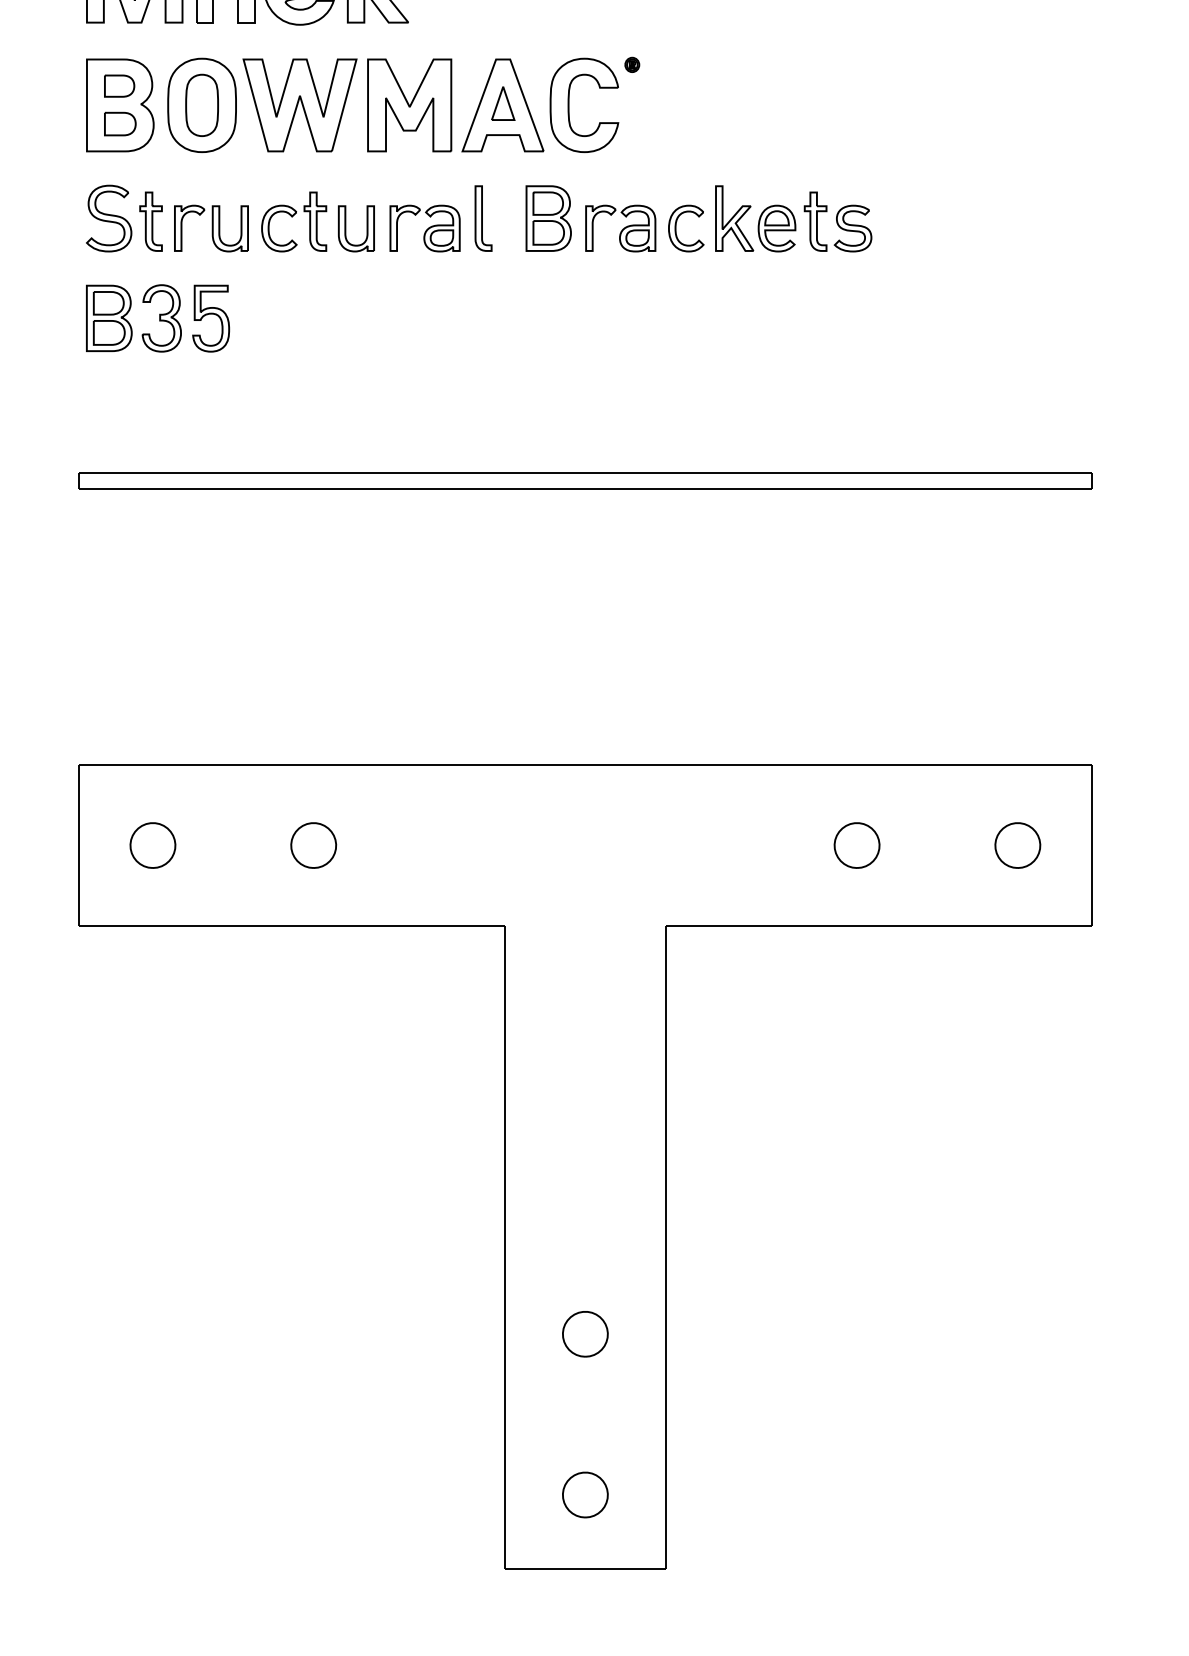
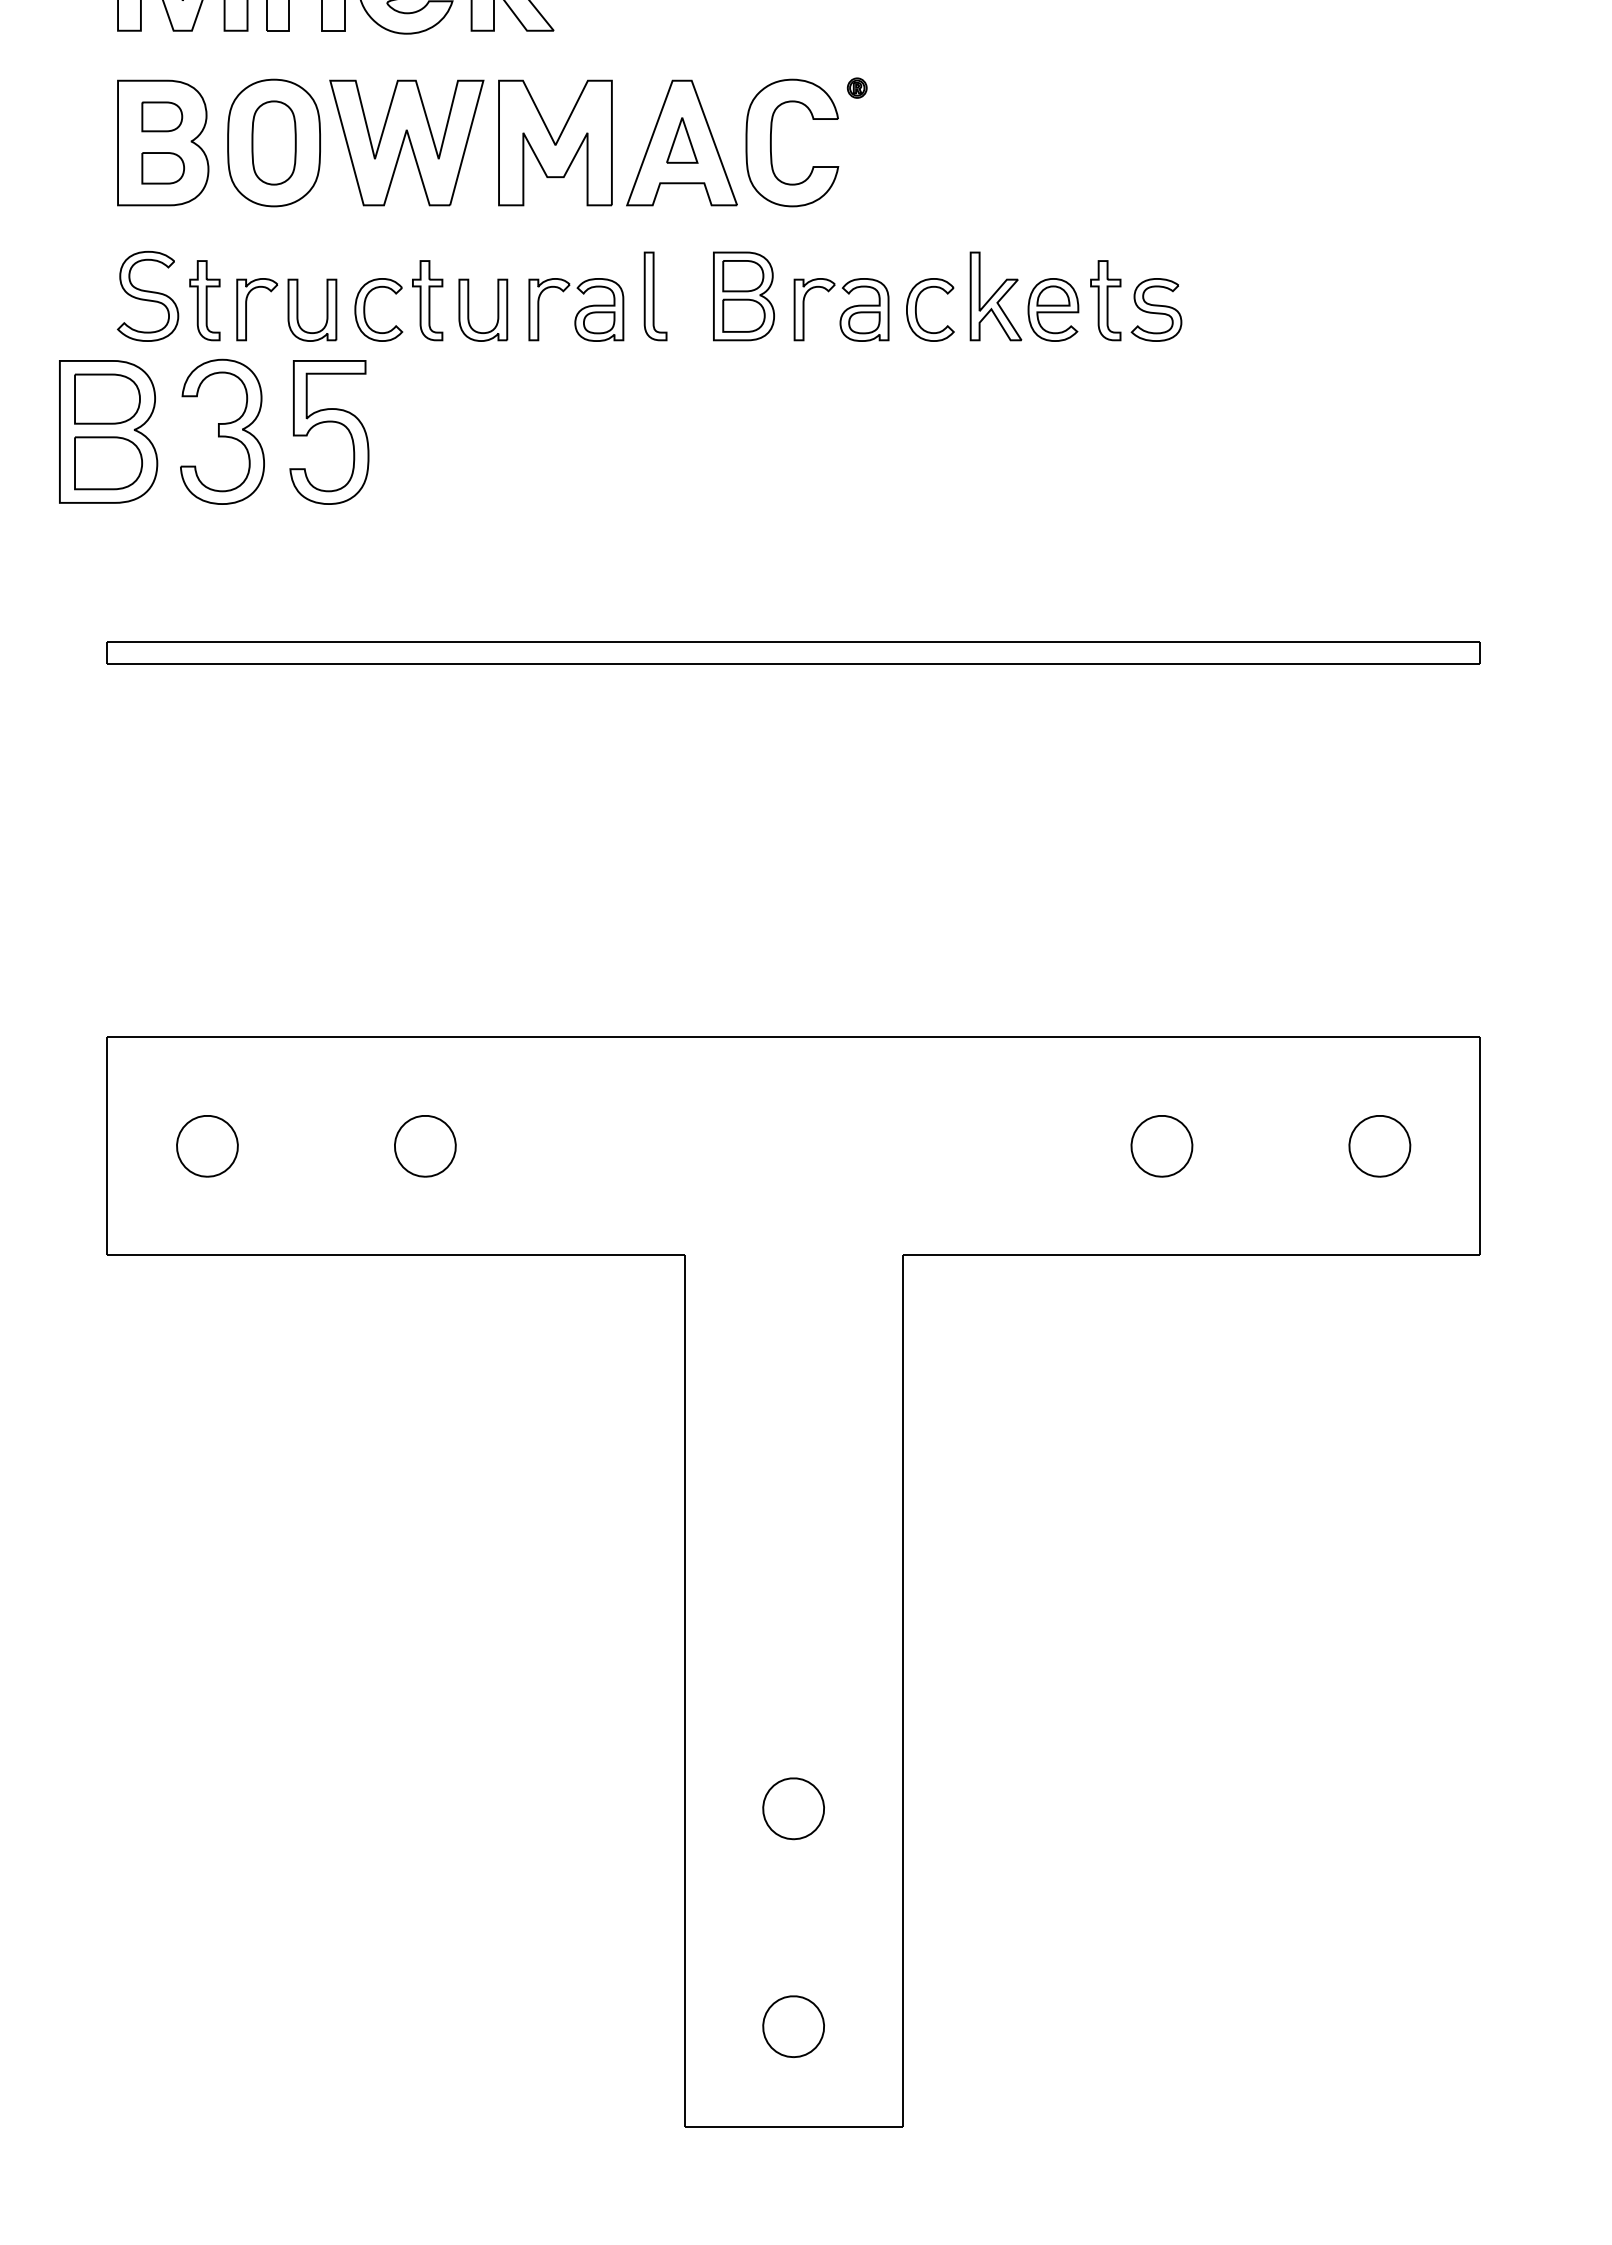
part: (158, 318) -> (214, 431), size x1.6

